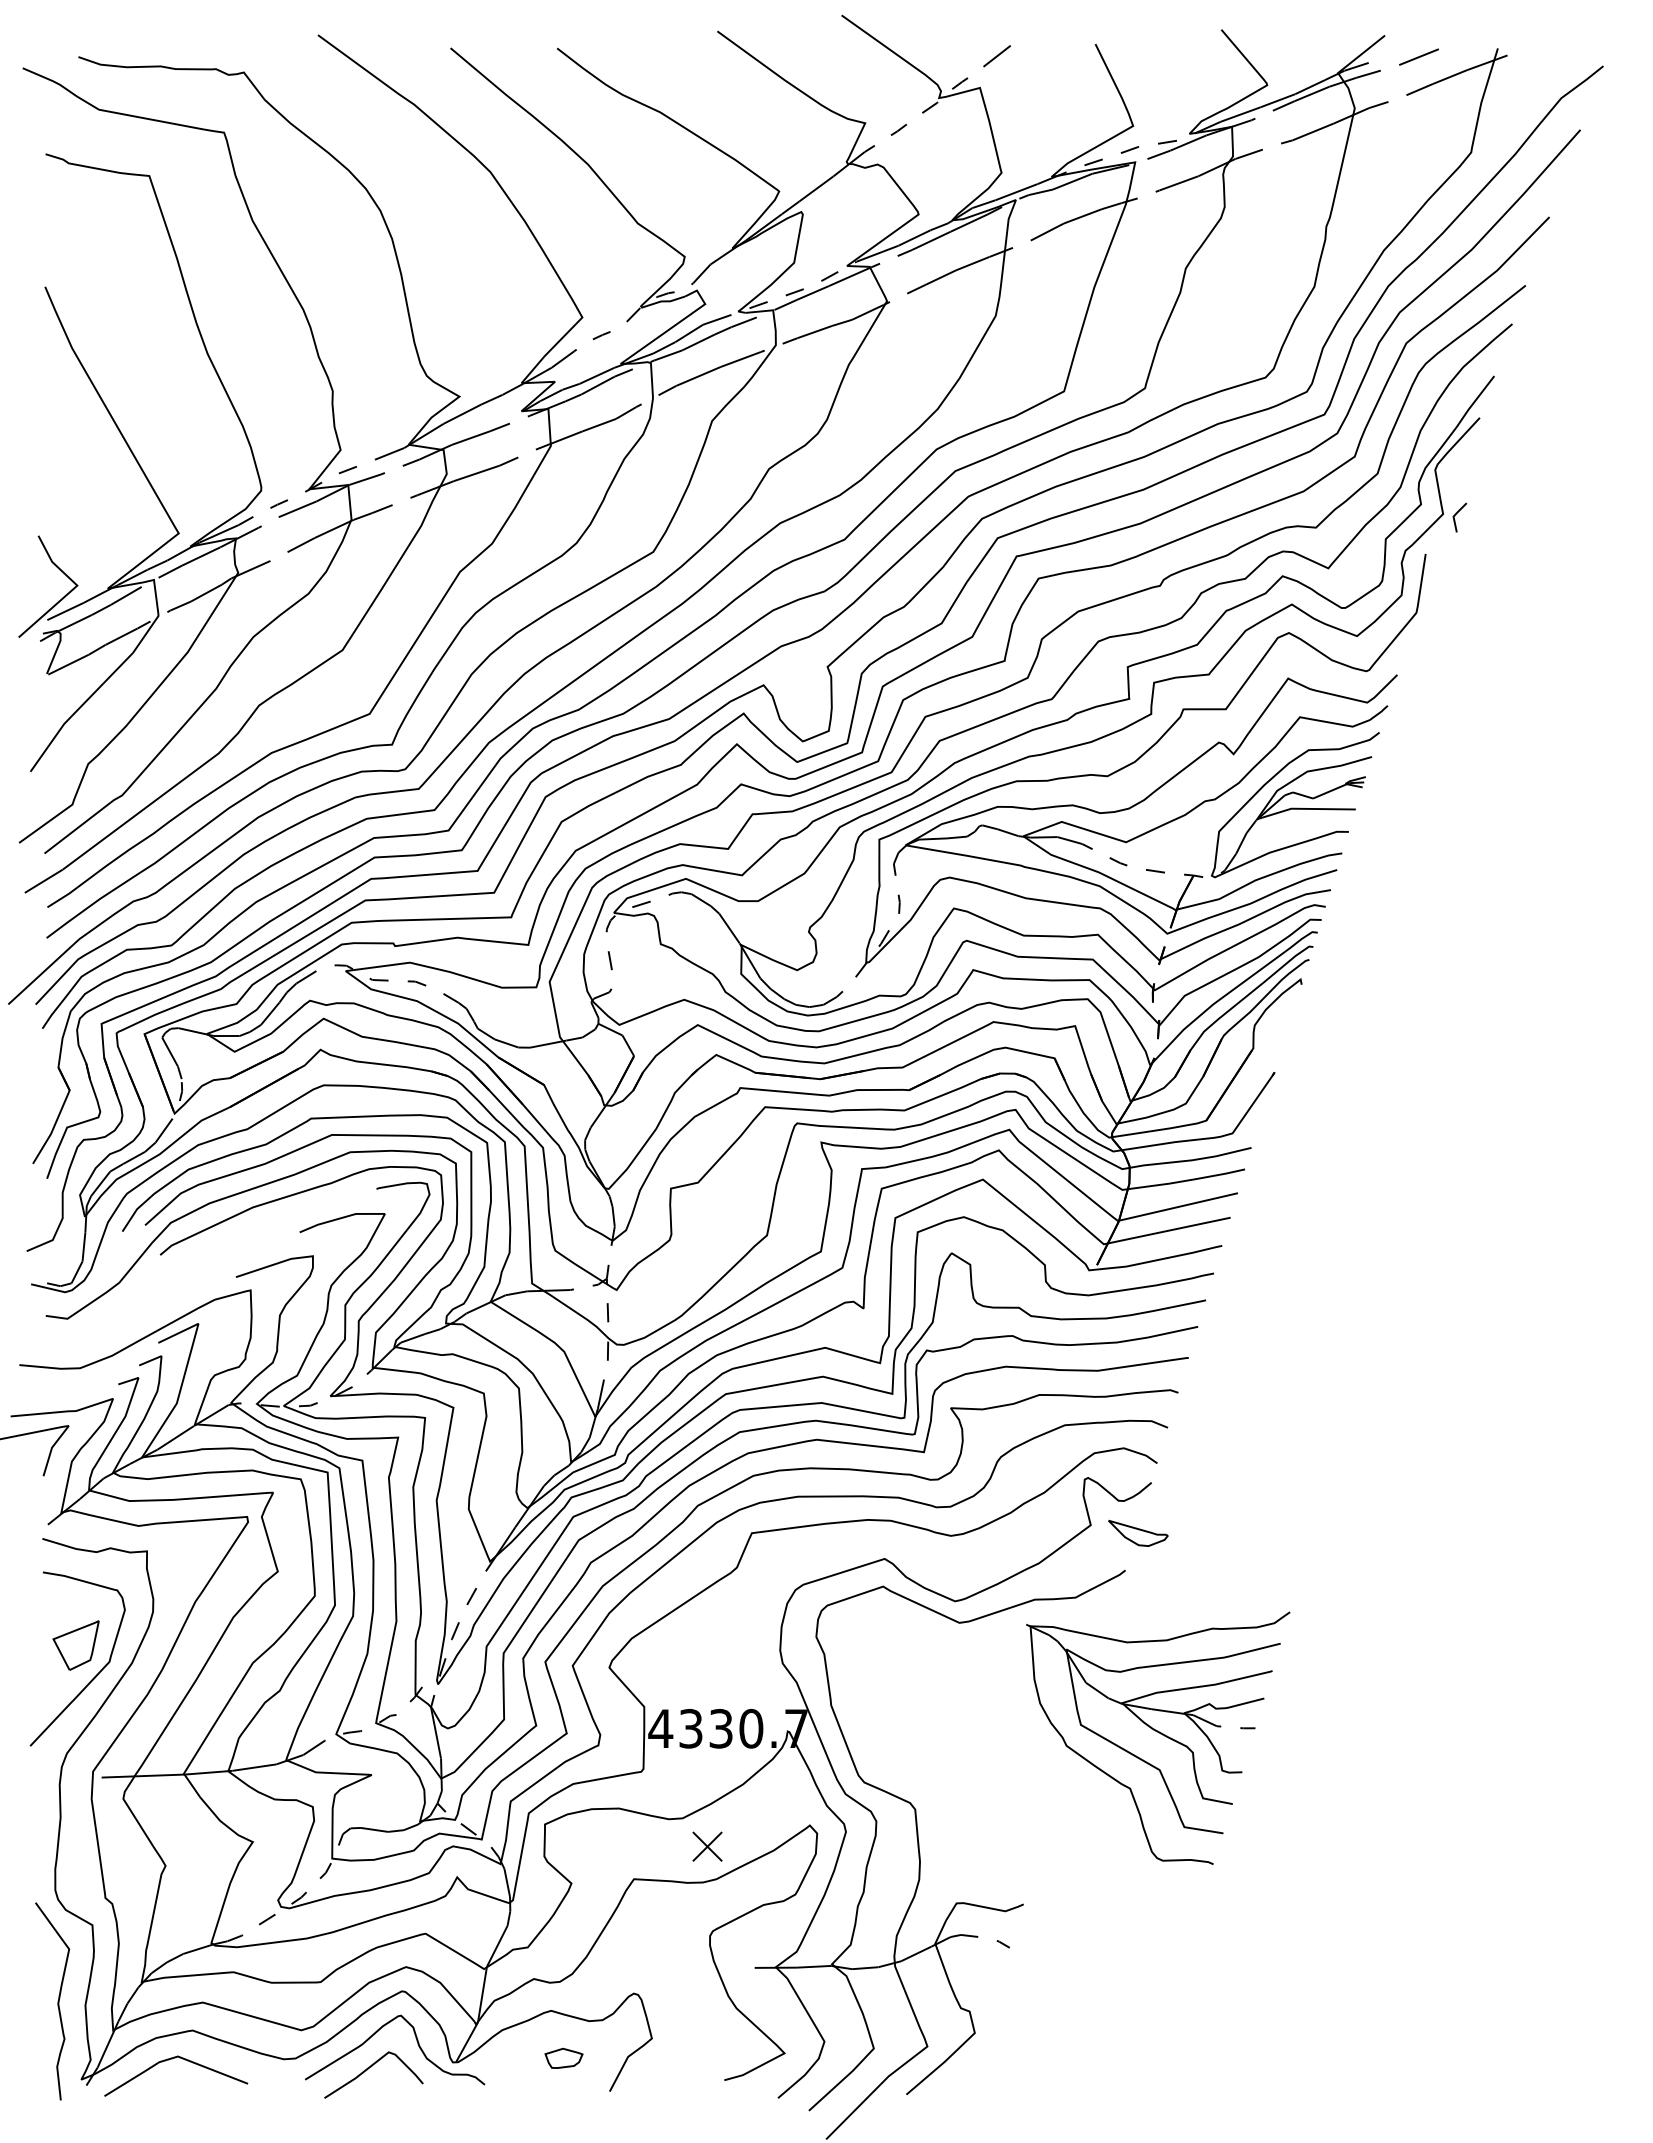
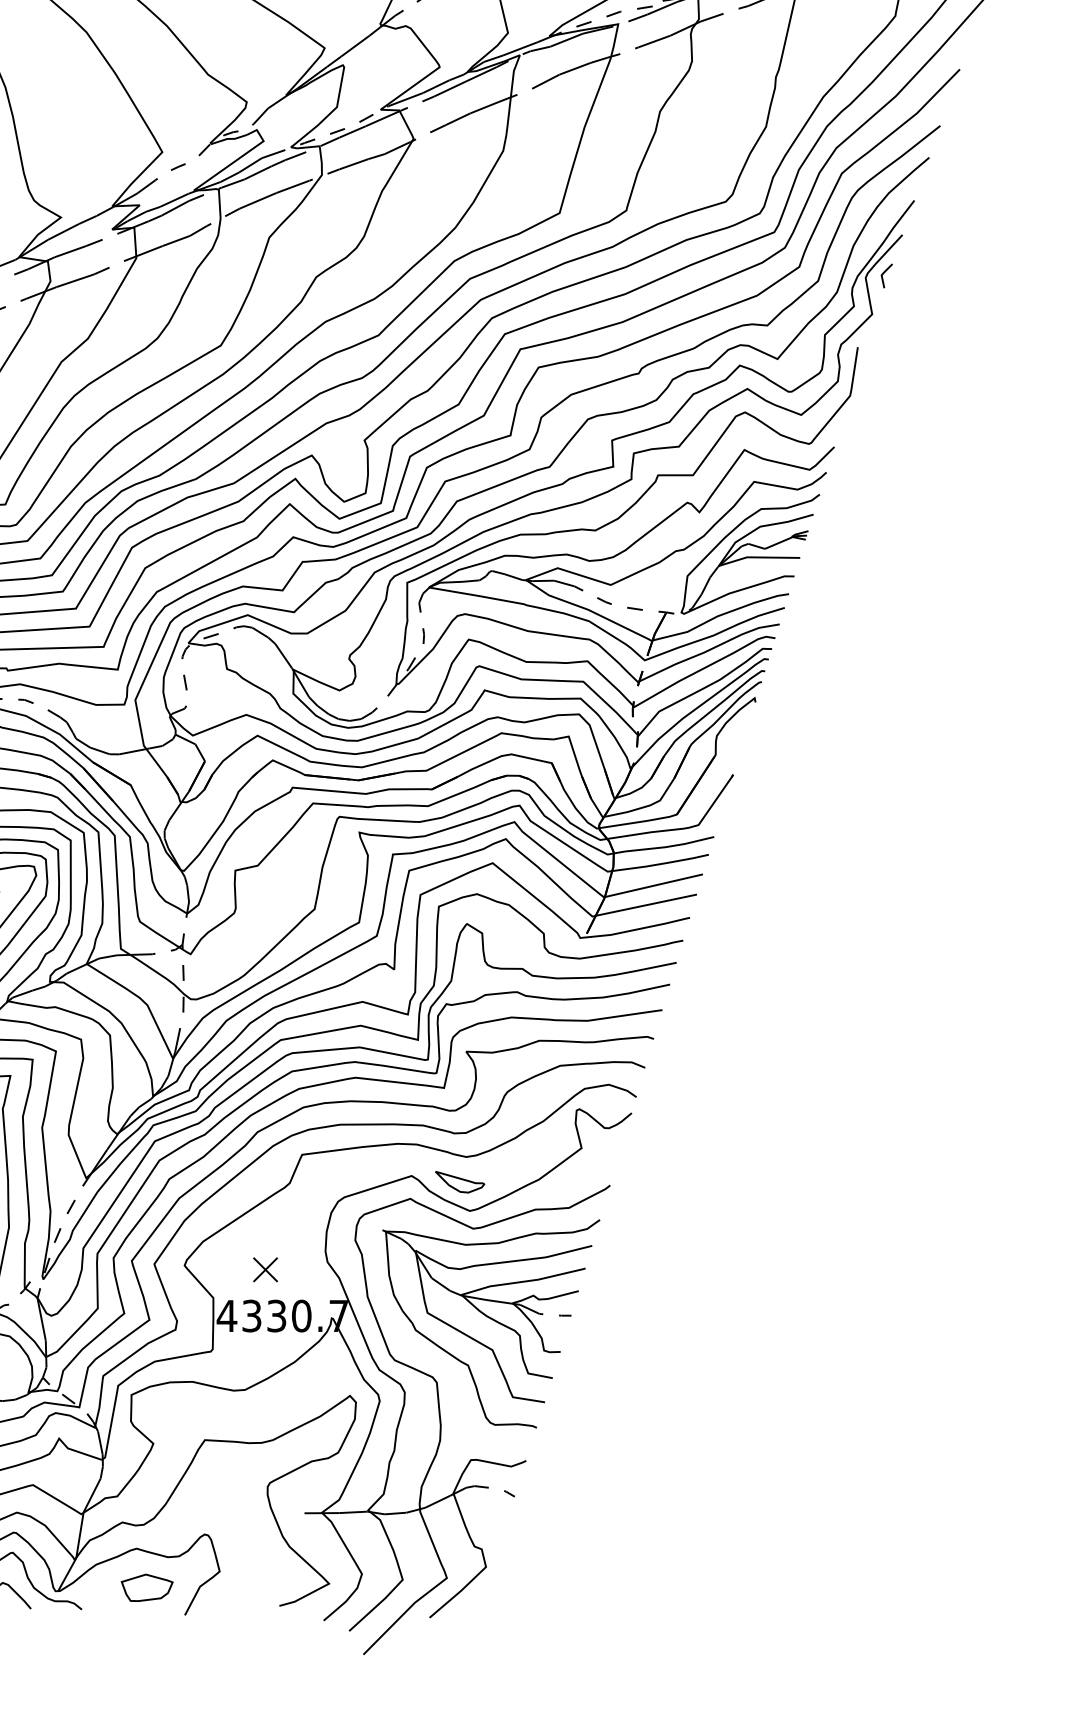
line: (1455, 516) -> (883, 275), moved
part: (1138, 1533) -> (460, 1182), moved
part: (1158, 1737) -> (491, 1323), moved
part: (707, 1846) -> (265, 1269), moved
part: (563, 2058) -> (146, 1587), size x1.67

